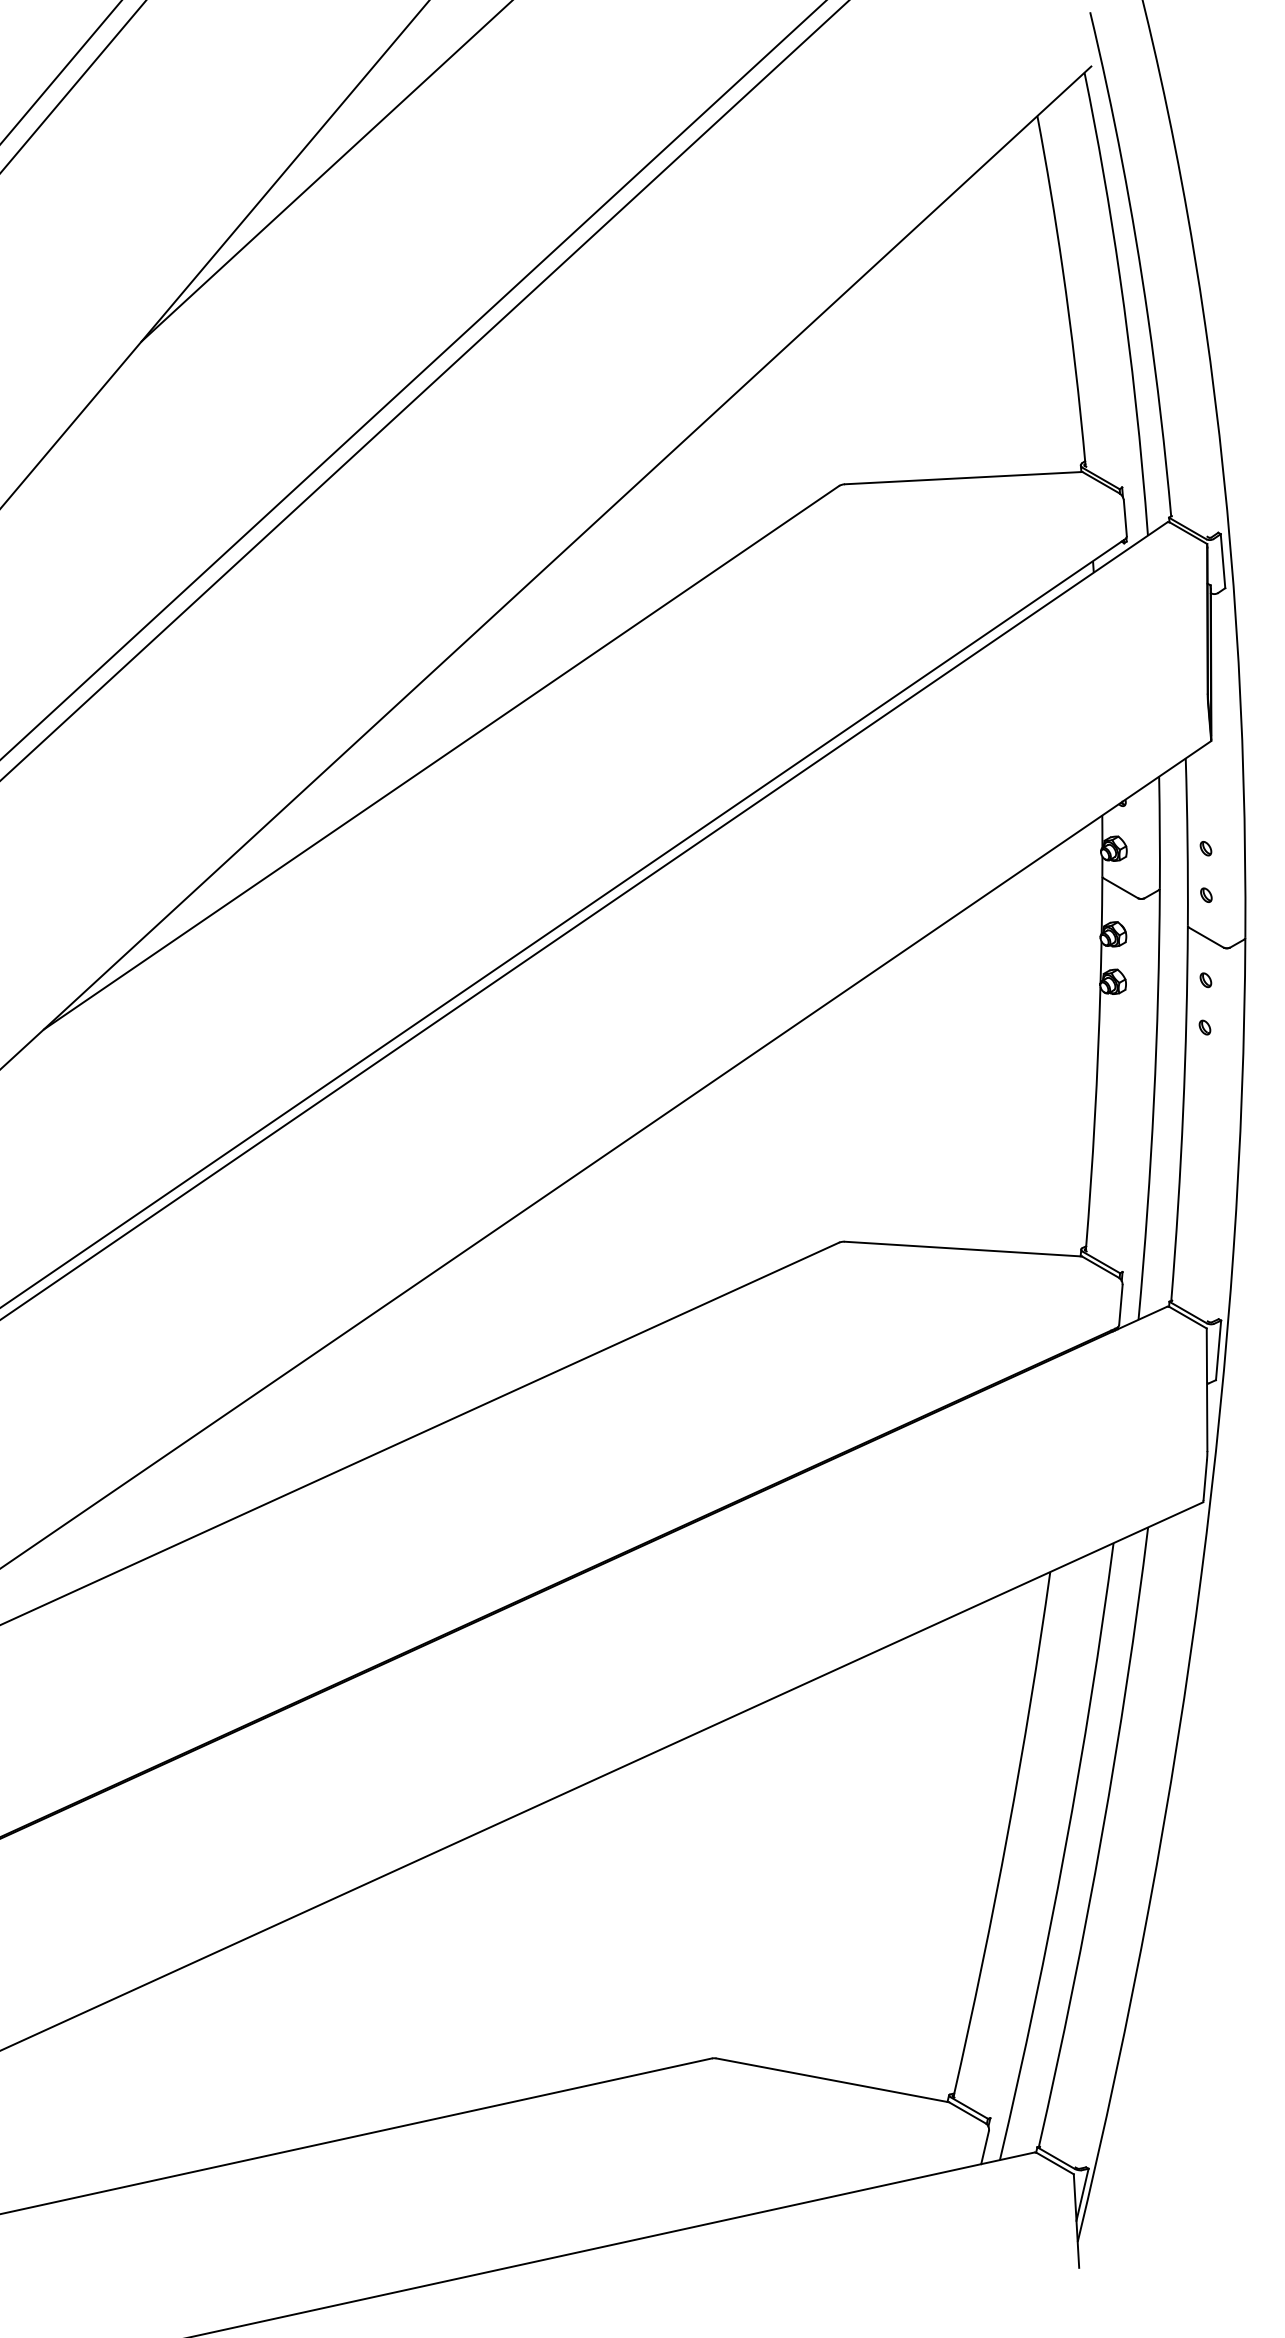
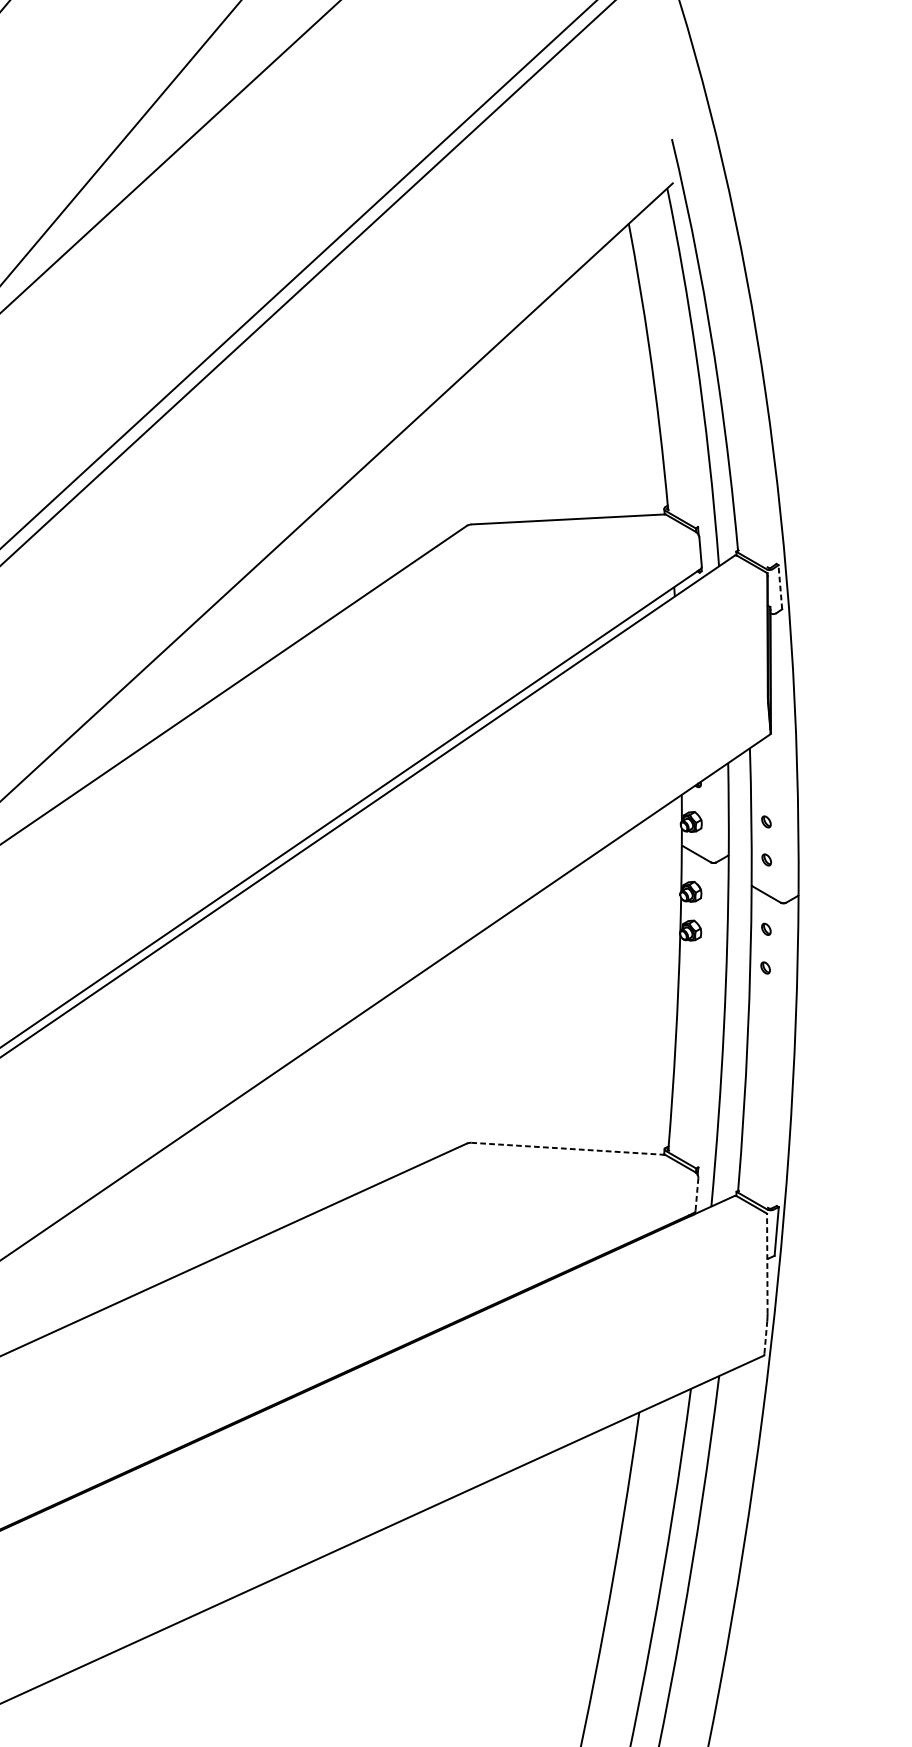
line: (1222, 560) -> (779, 586), solid -> dashed
line: (963, 1249) -> (568, 1149), solid -> dashed
line: (1120, 1304) -> (696, 1194), solid -> dashed
line: (1207, 1389) -> (767, 1263), solid -> dashed
line: (1205, 1480) -> (766, 1337), solid -> dashed

